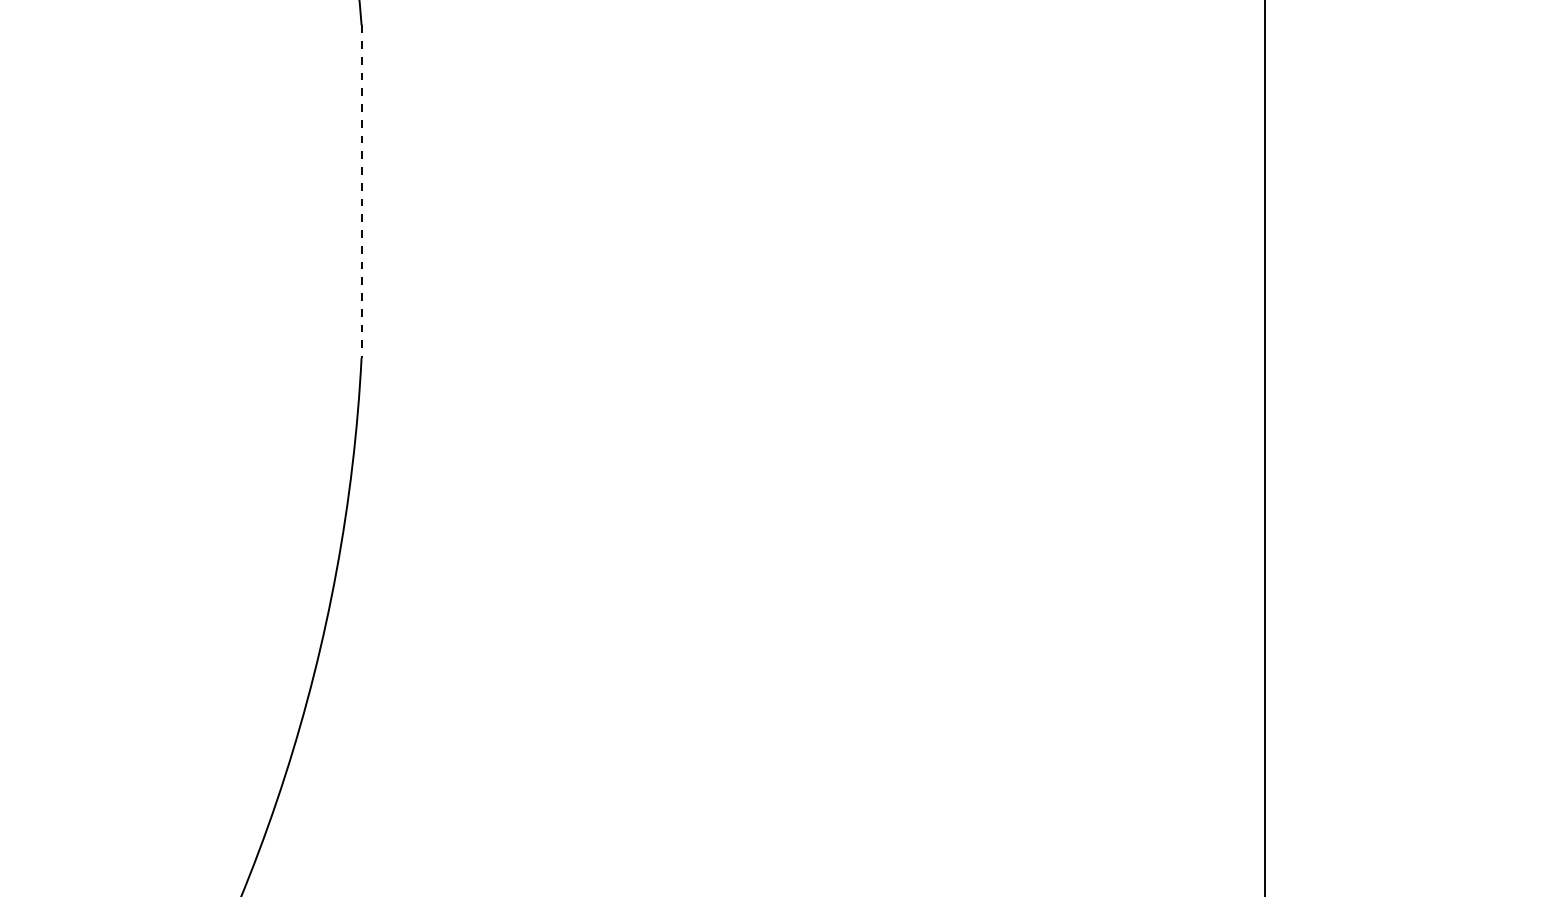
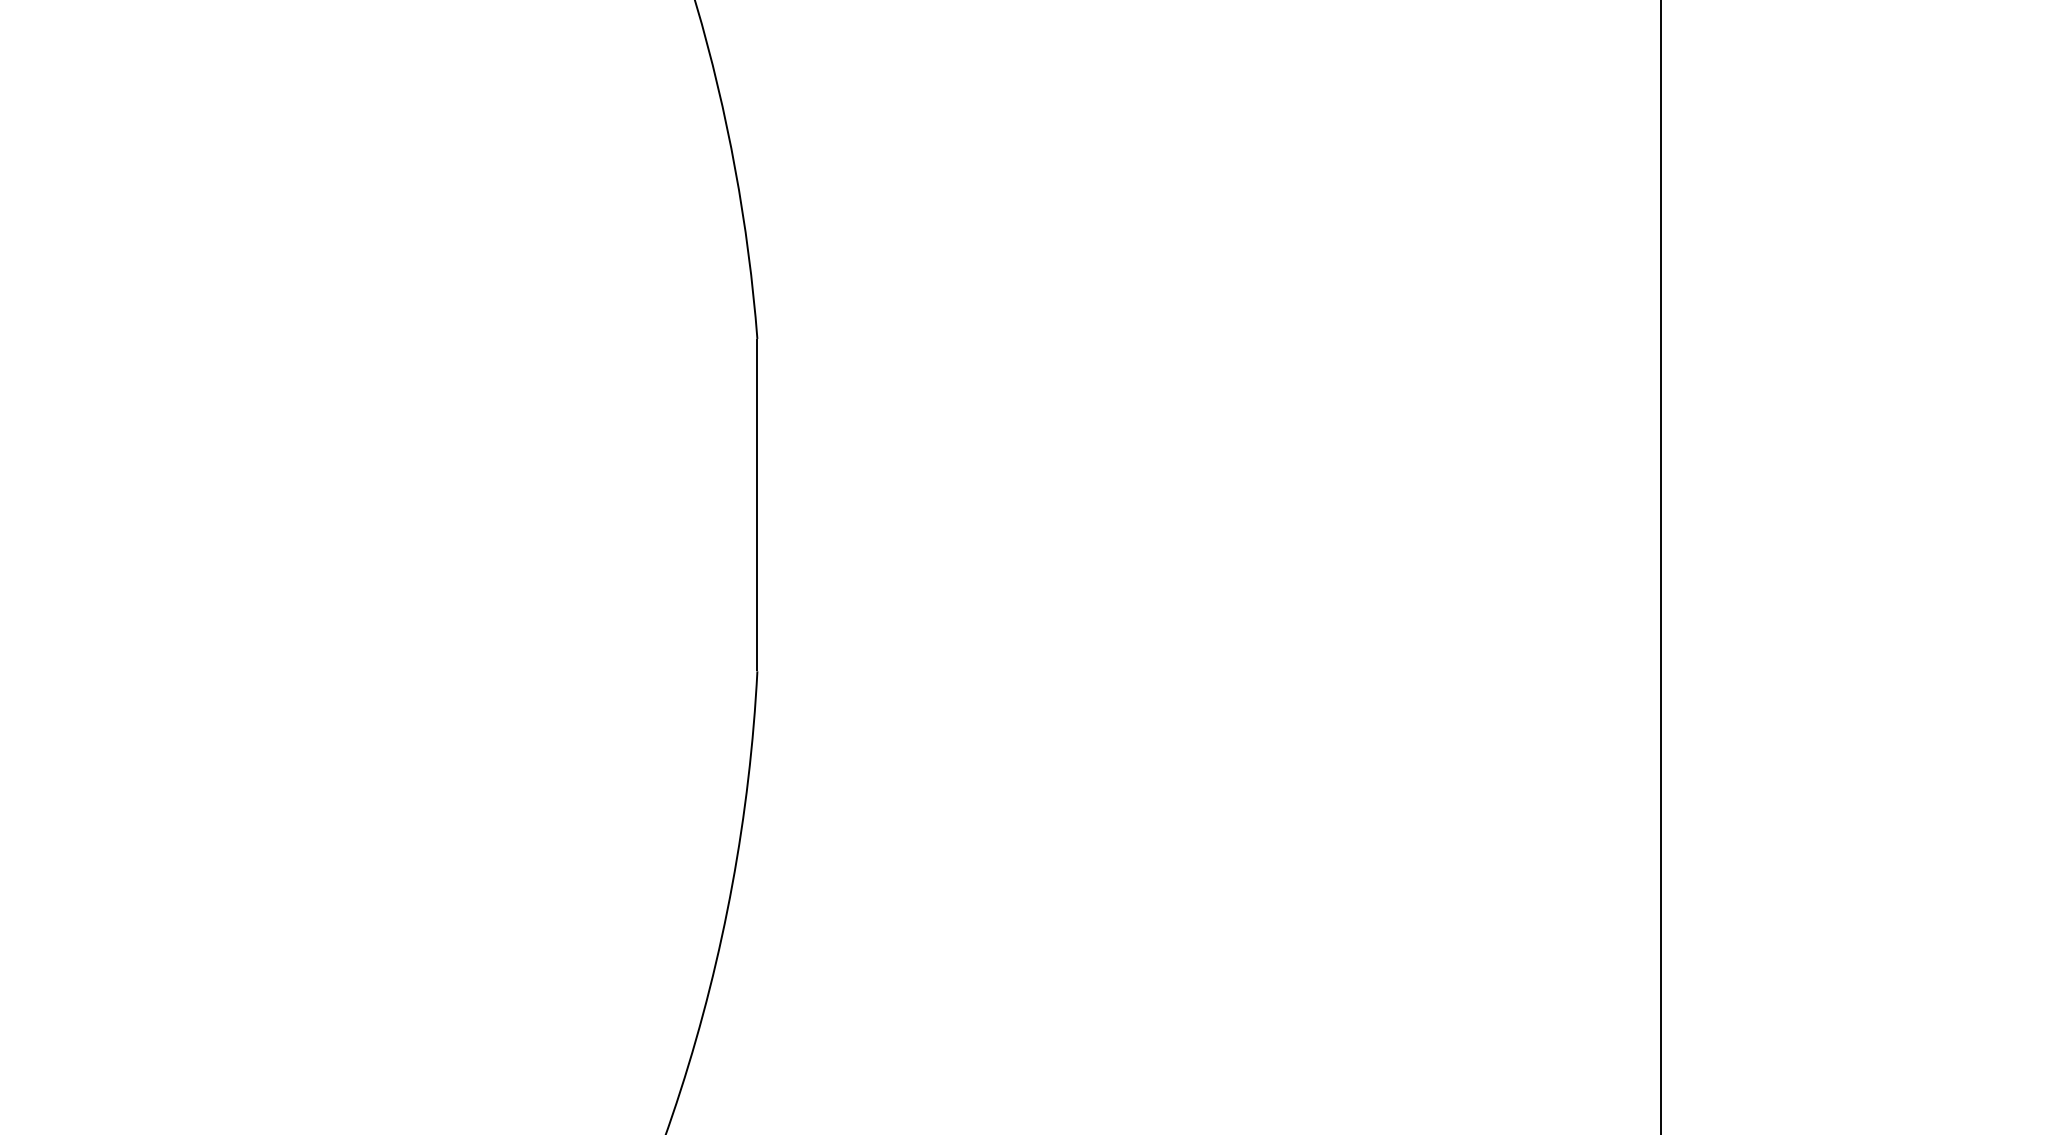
line: (361, 191) -> (757, 505), dashed -> solid

